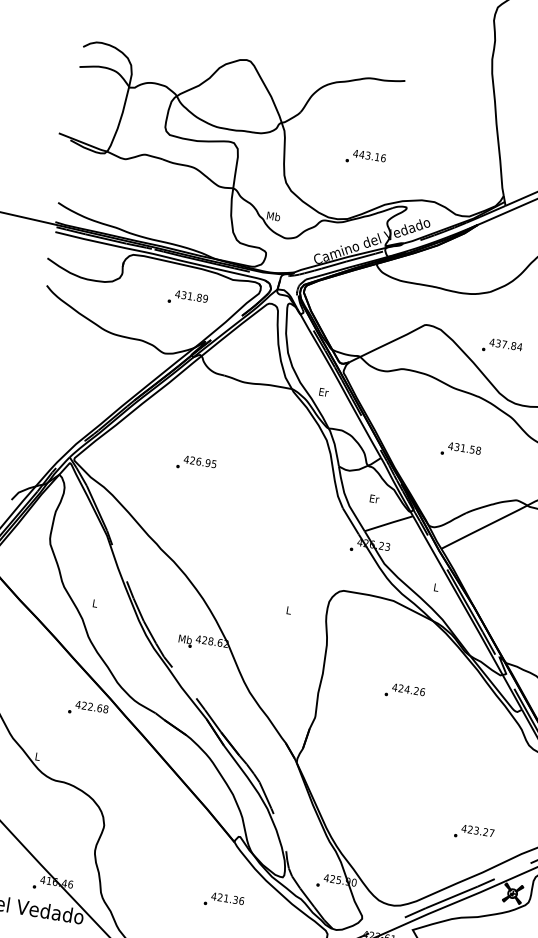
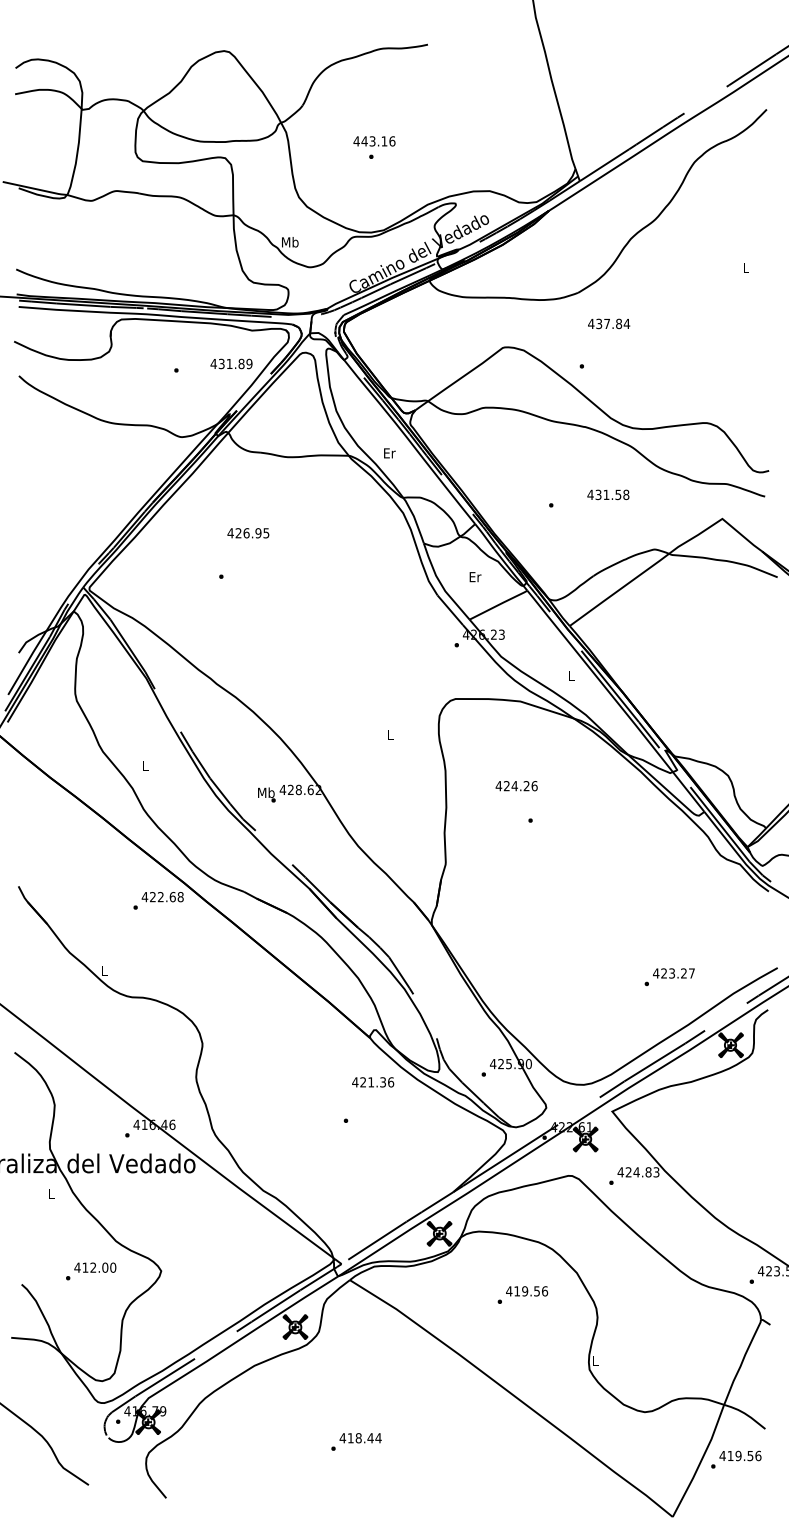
text: (369, 156) -> (374, 141), moved
text: (191, 296) -> (231, 363), moved
text: (506, 344) -> (609, 323), moved
text: (464, 448) -> (608, 494), moved
text: (200, 462) -> (248, 533), moved
text: (408, 690) -> (516, 786), moved
text: (228, 898) -> (373, 1082), moved

